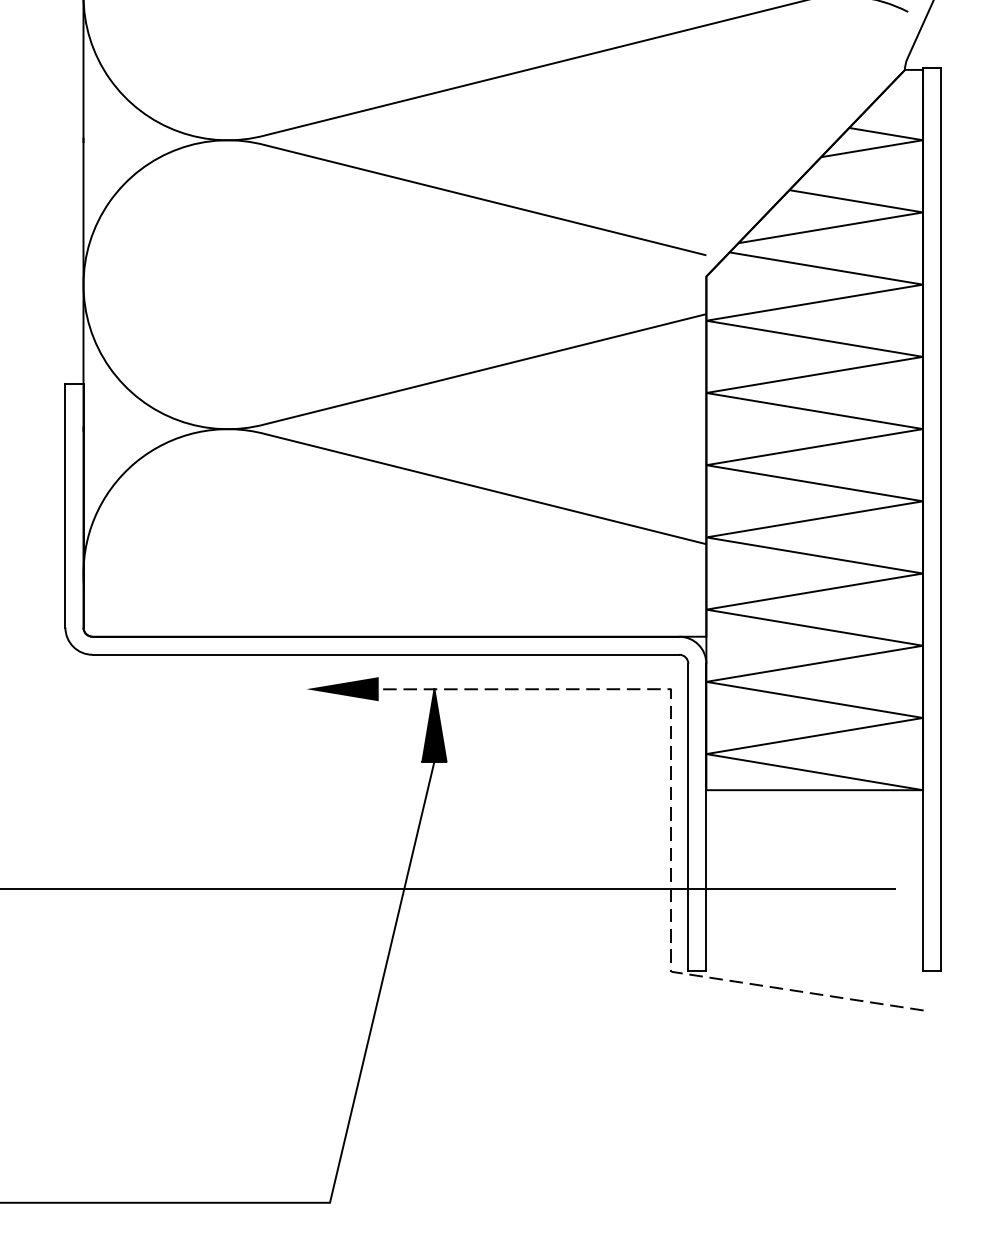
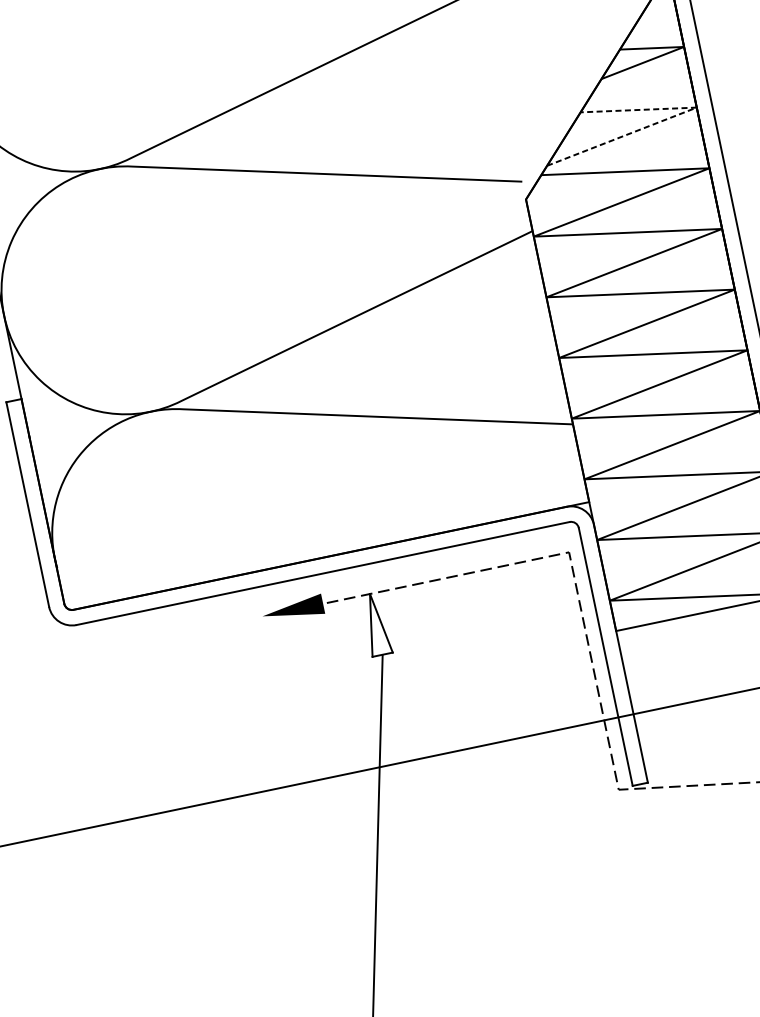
line: (898, 216) -> (676, 115), solid -> dashed
fill: (434, 725) -> (376, 624), removed

